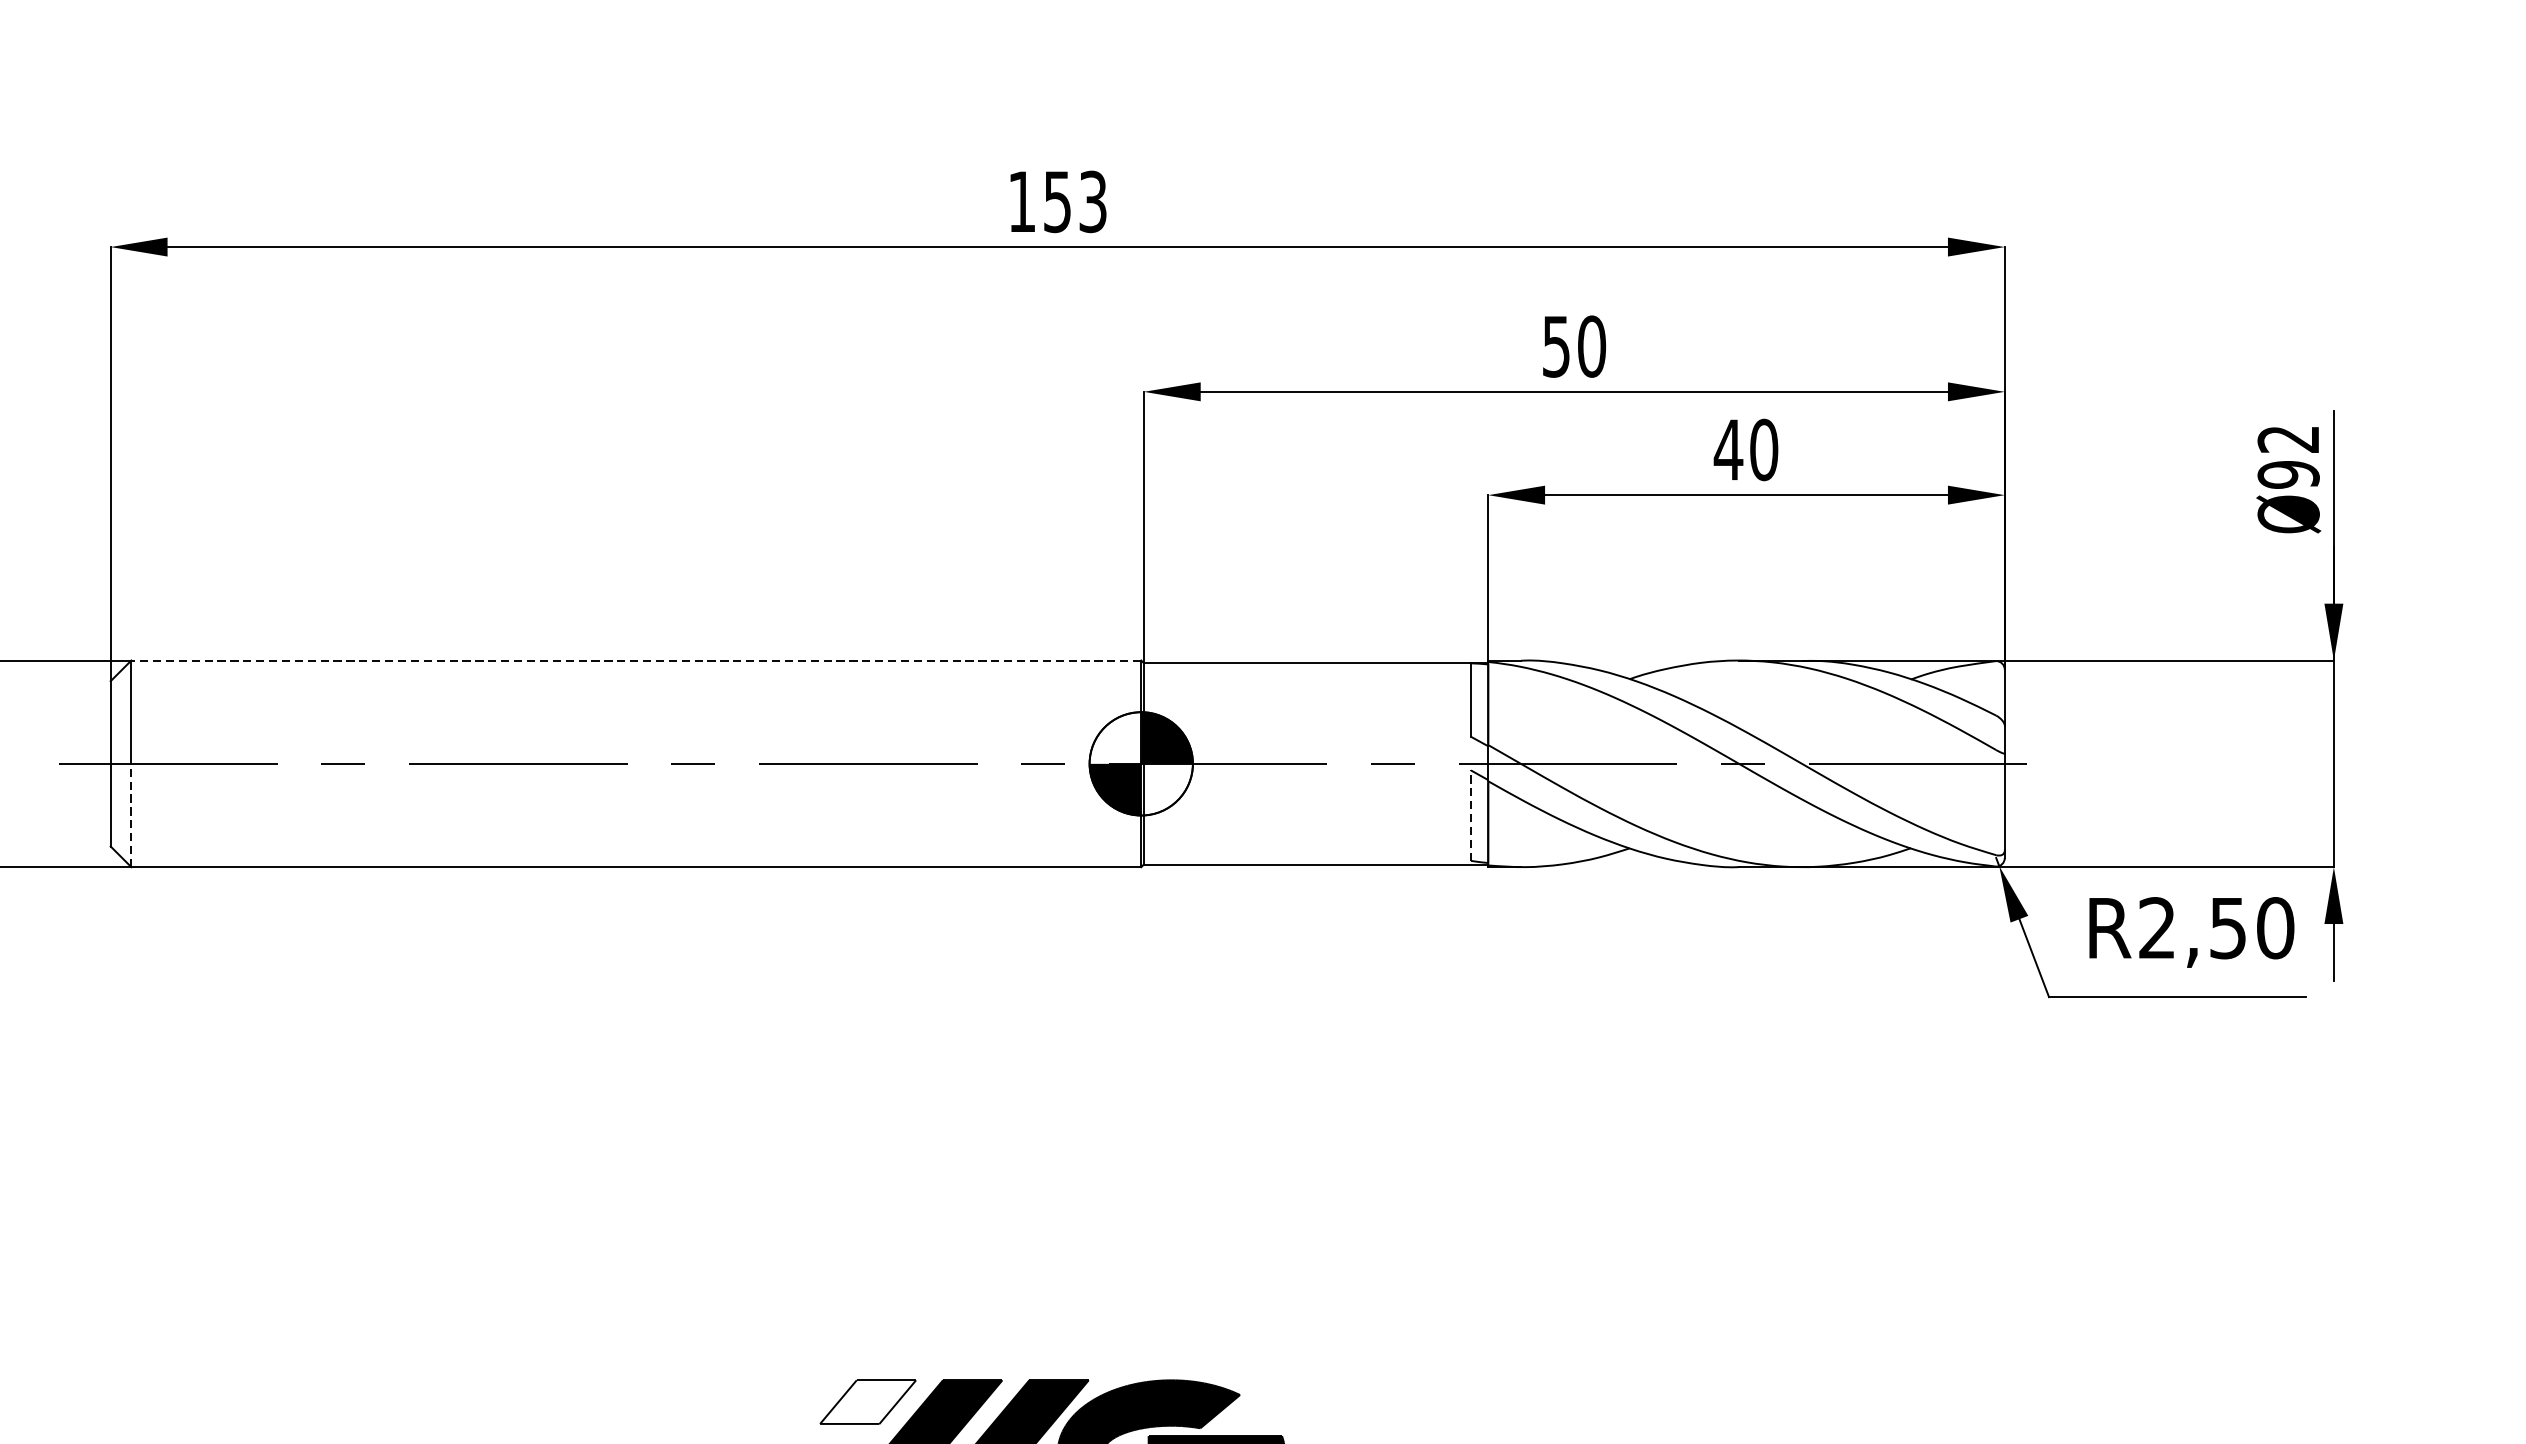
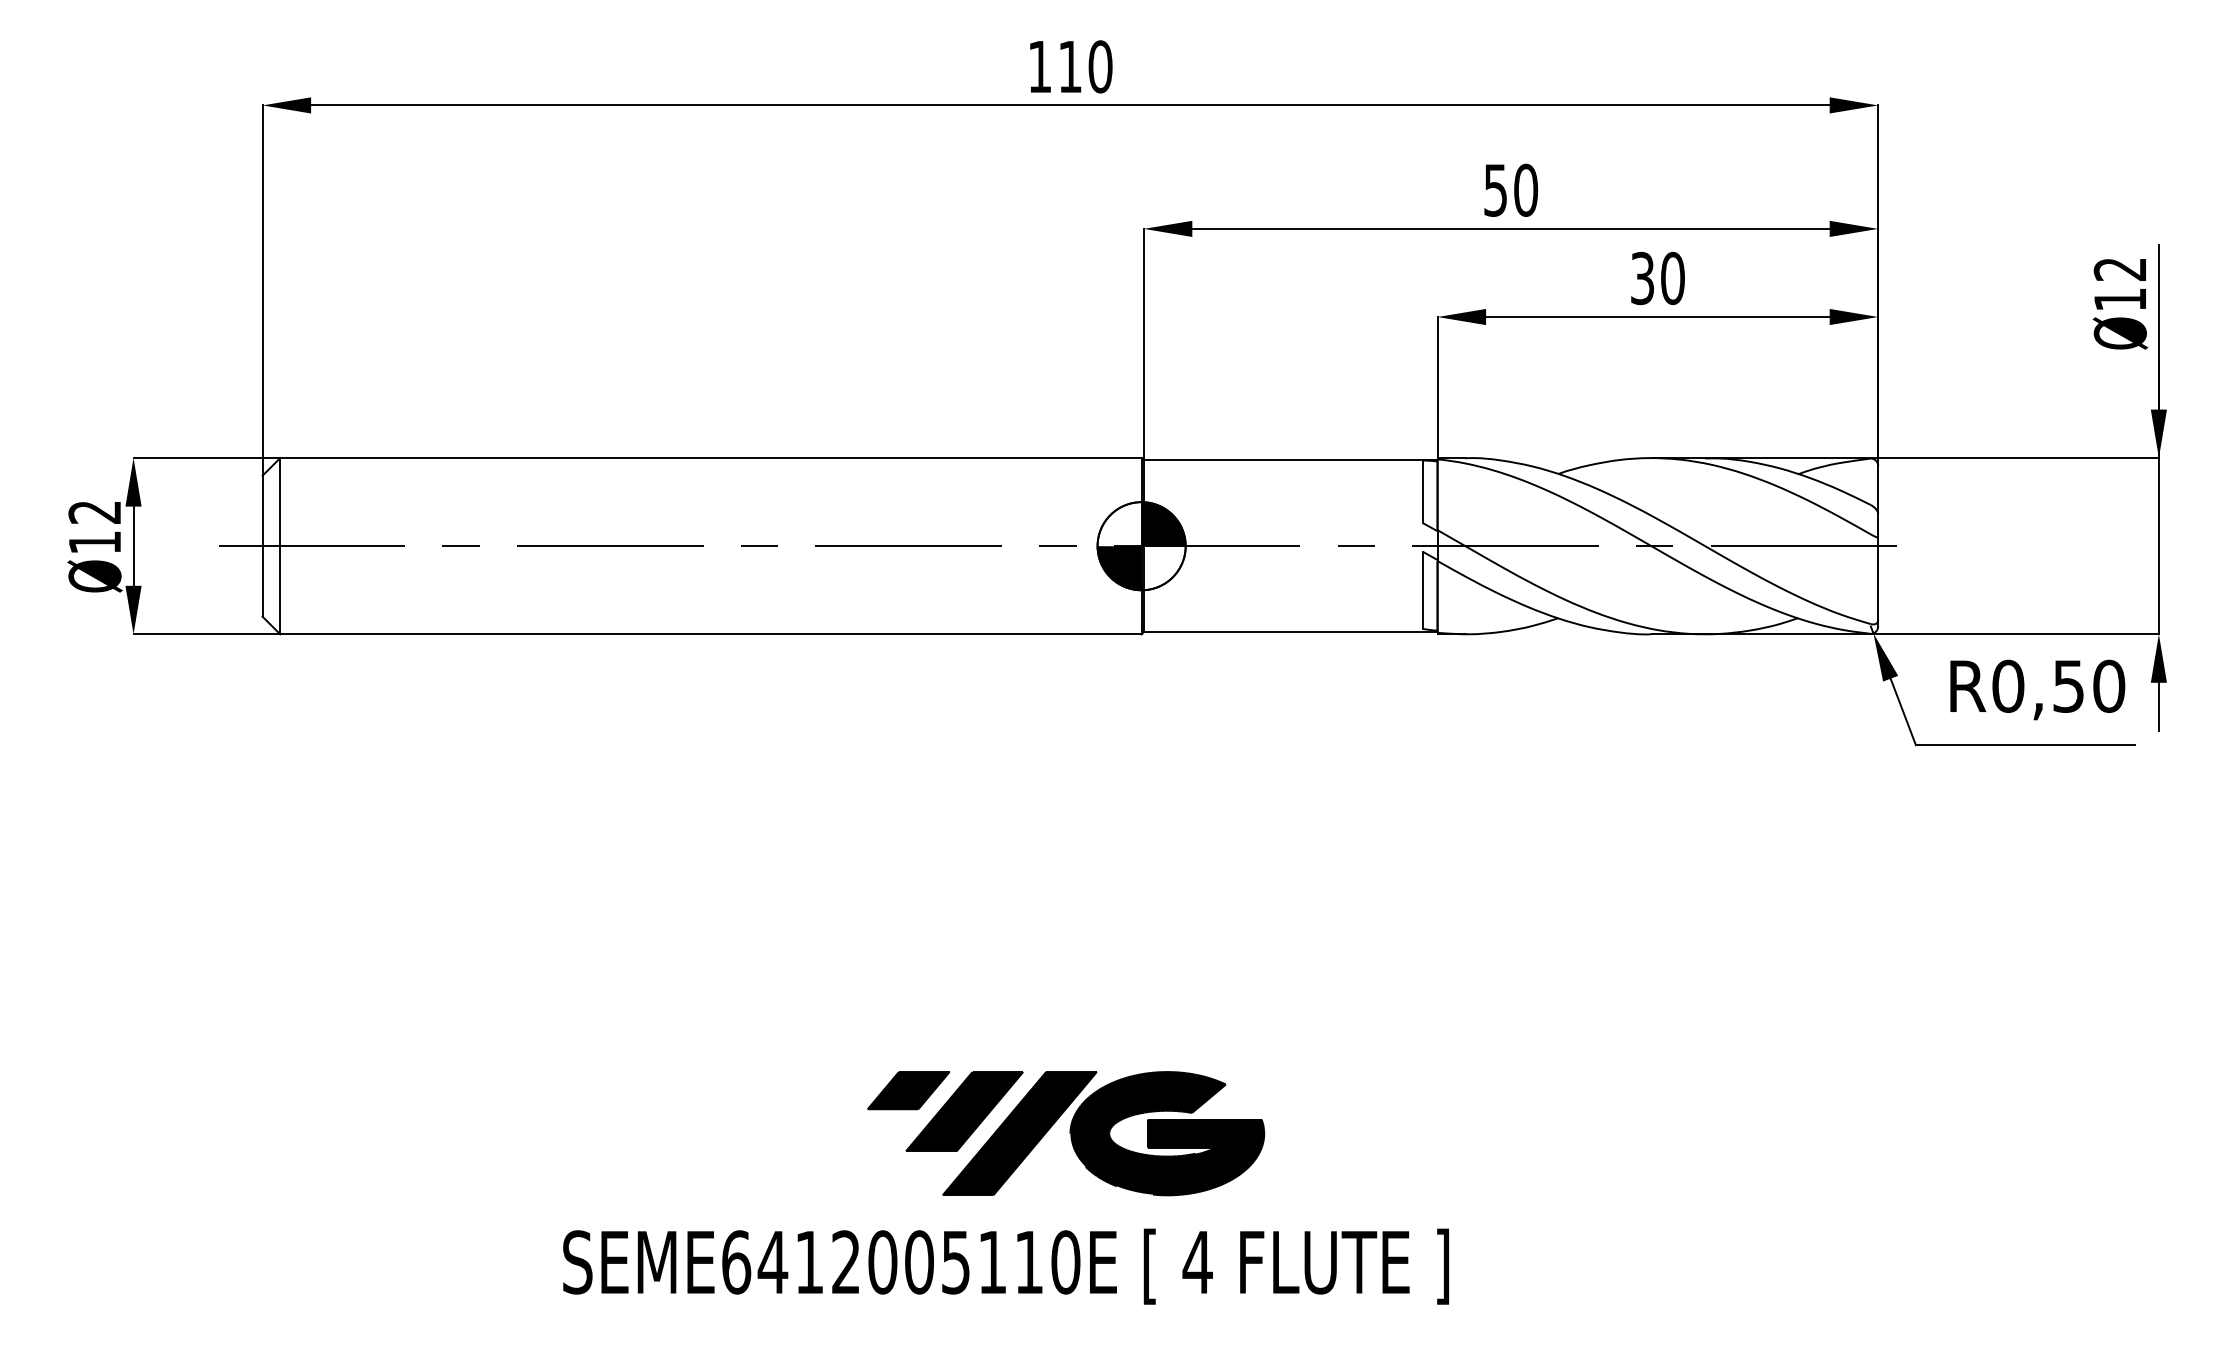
text: (1075, 201) -> (1085, 66), 153 -> 110
text: (1728, 449) -> (1642, 278), 40 -> 30
text: (2287, 474) -> (2119, 299), Ø92 -> Ø12
line: (635, 661) -> (710, 458), dashed -> solid
line: (131, 814) -> (280, 589), dashed -> solid
line: (1470, 815) -> (1422, 590), dashed -> solid
text: (2157, 927) -> (2008, 685), R2,50 -> R0,50
fill: (867, 1401) -> (908, 1090), added

